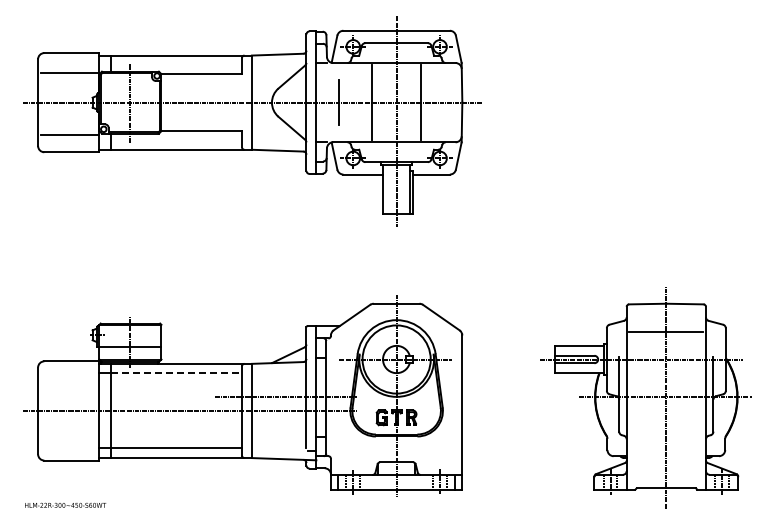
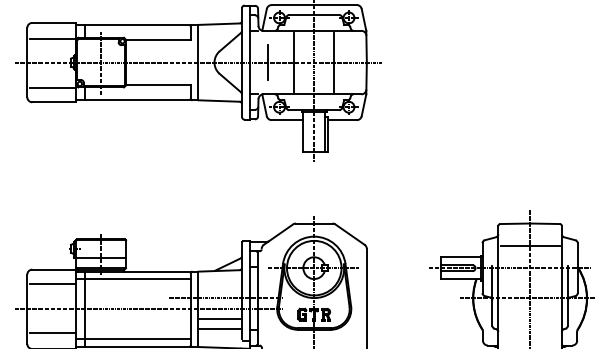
line: (176, 373) -> (138, 279), dashed -> solid
line: (69, 378) -> (52, 283), added
line: (278, 422) -> (219, 318), added
line: (278, 435) -> (219, 328), added
line: (69, 440) -> (52, 332), added

